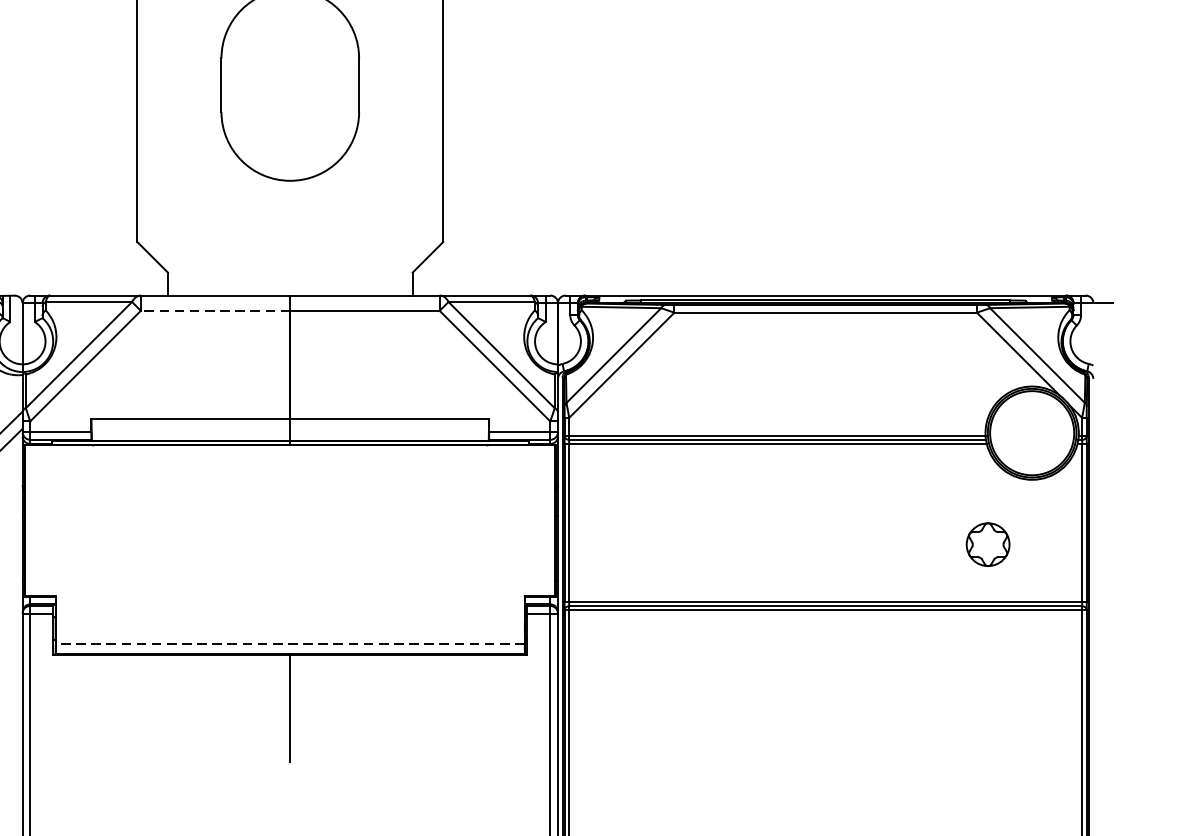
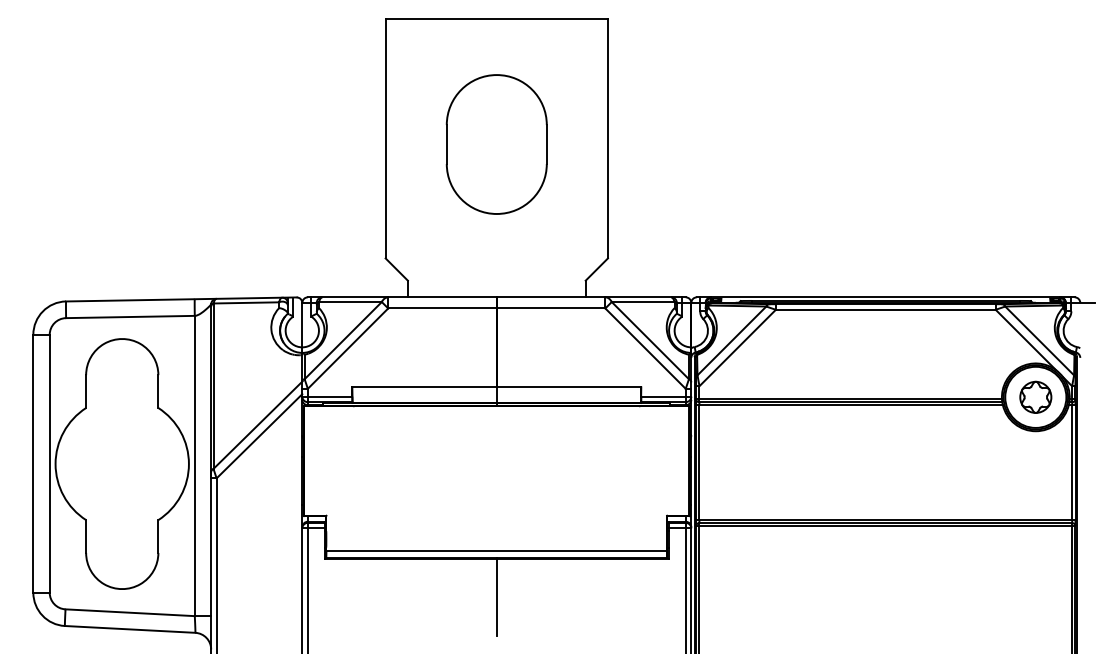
line: (215, 310) -> (442, 308), dashed -> solid
part: (987, 543) -> (1035, 396), moved
line: (289, 643) -> (496, 550), dashed -> solid

